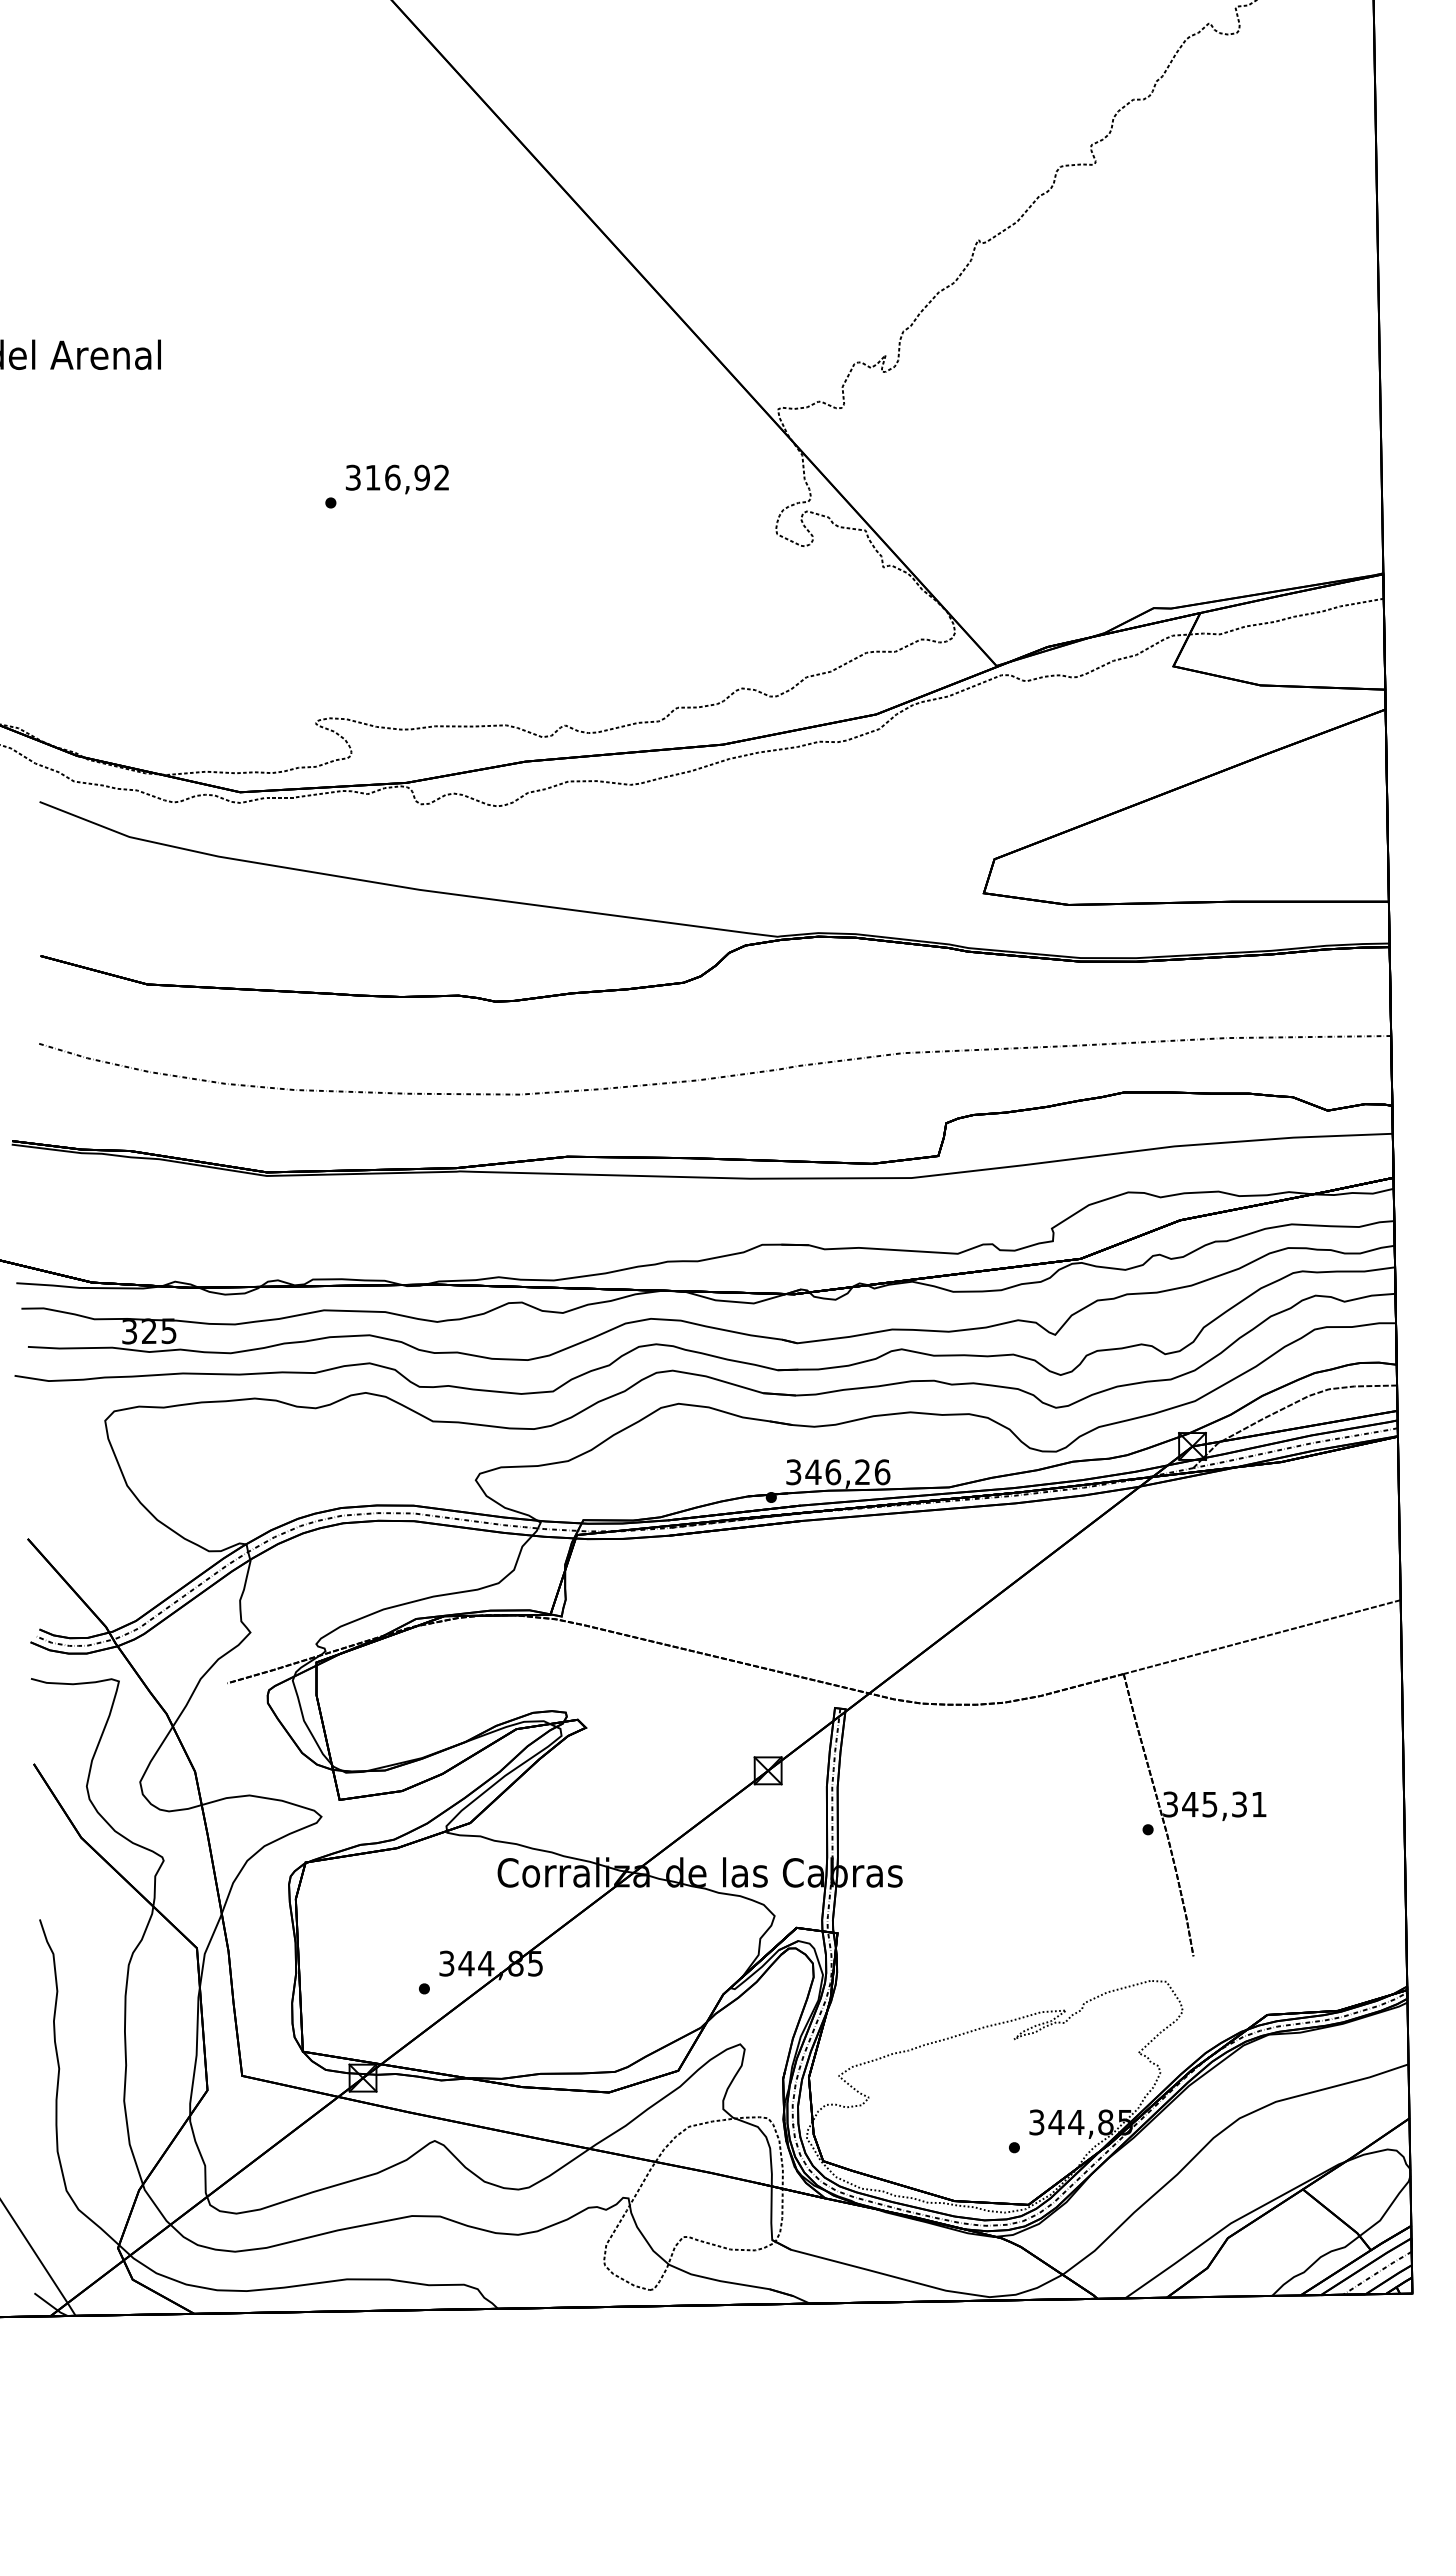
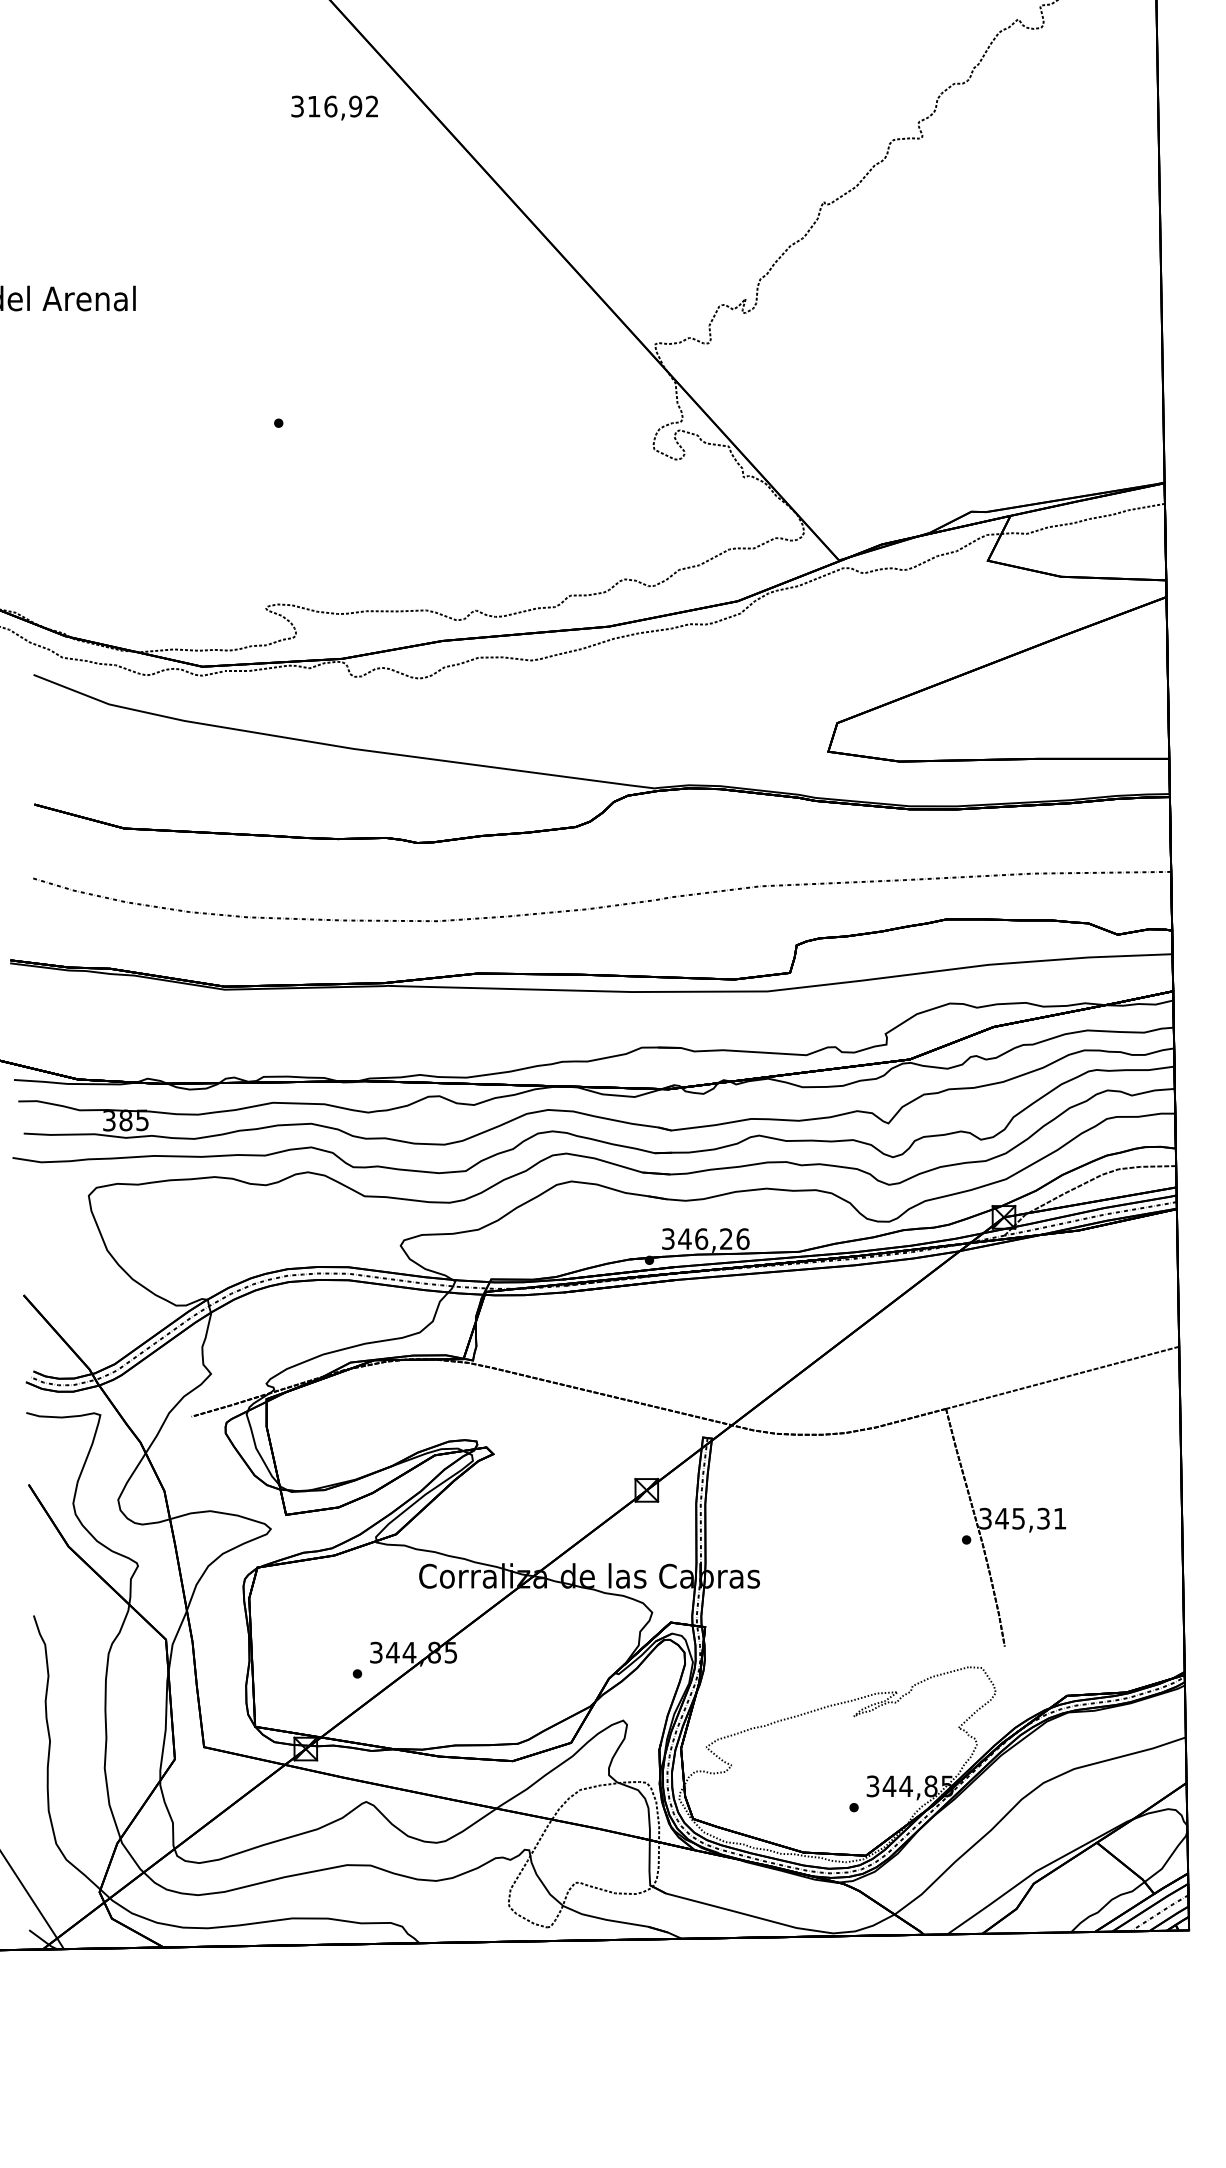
text: (397, 479) -> (334, 108), moved
text: (149, 1331) -> (126, 1120), 325 -> 385

